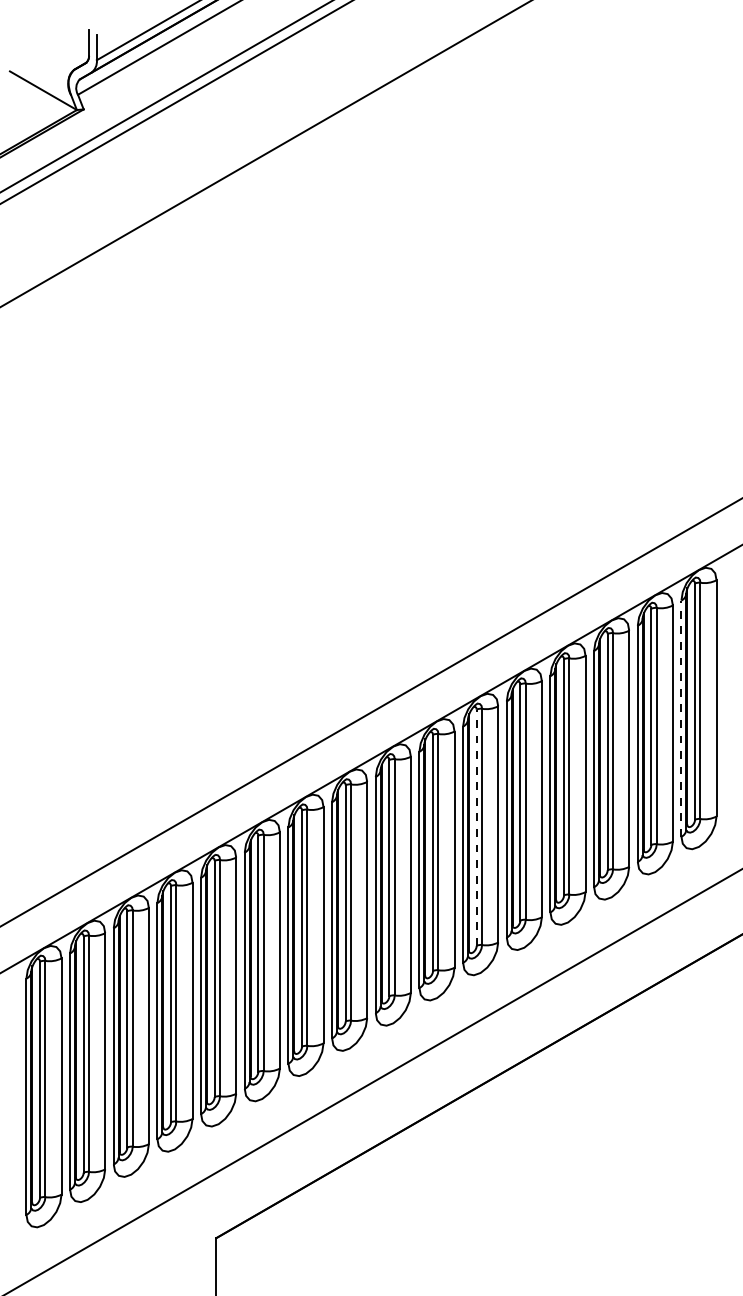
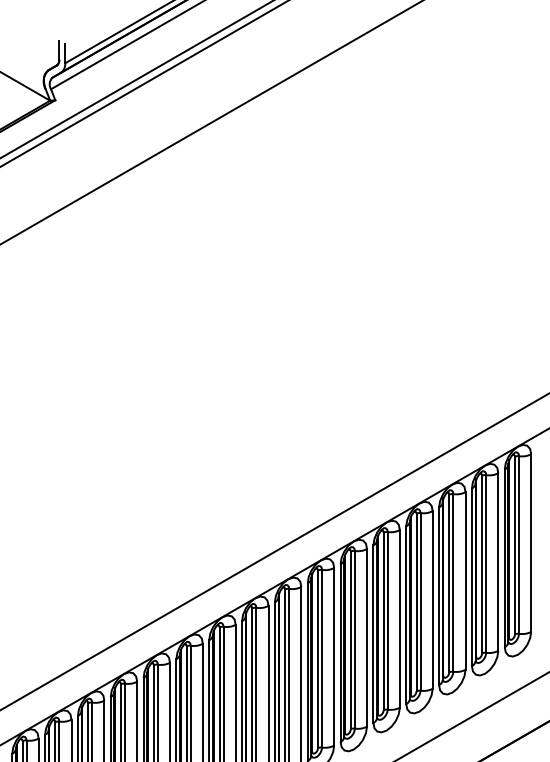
line: (681, 718) -> (504, 558), dashed -> solid
line: (476, 827) -> (350, 640), dashed -> solid

